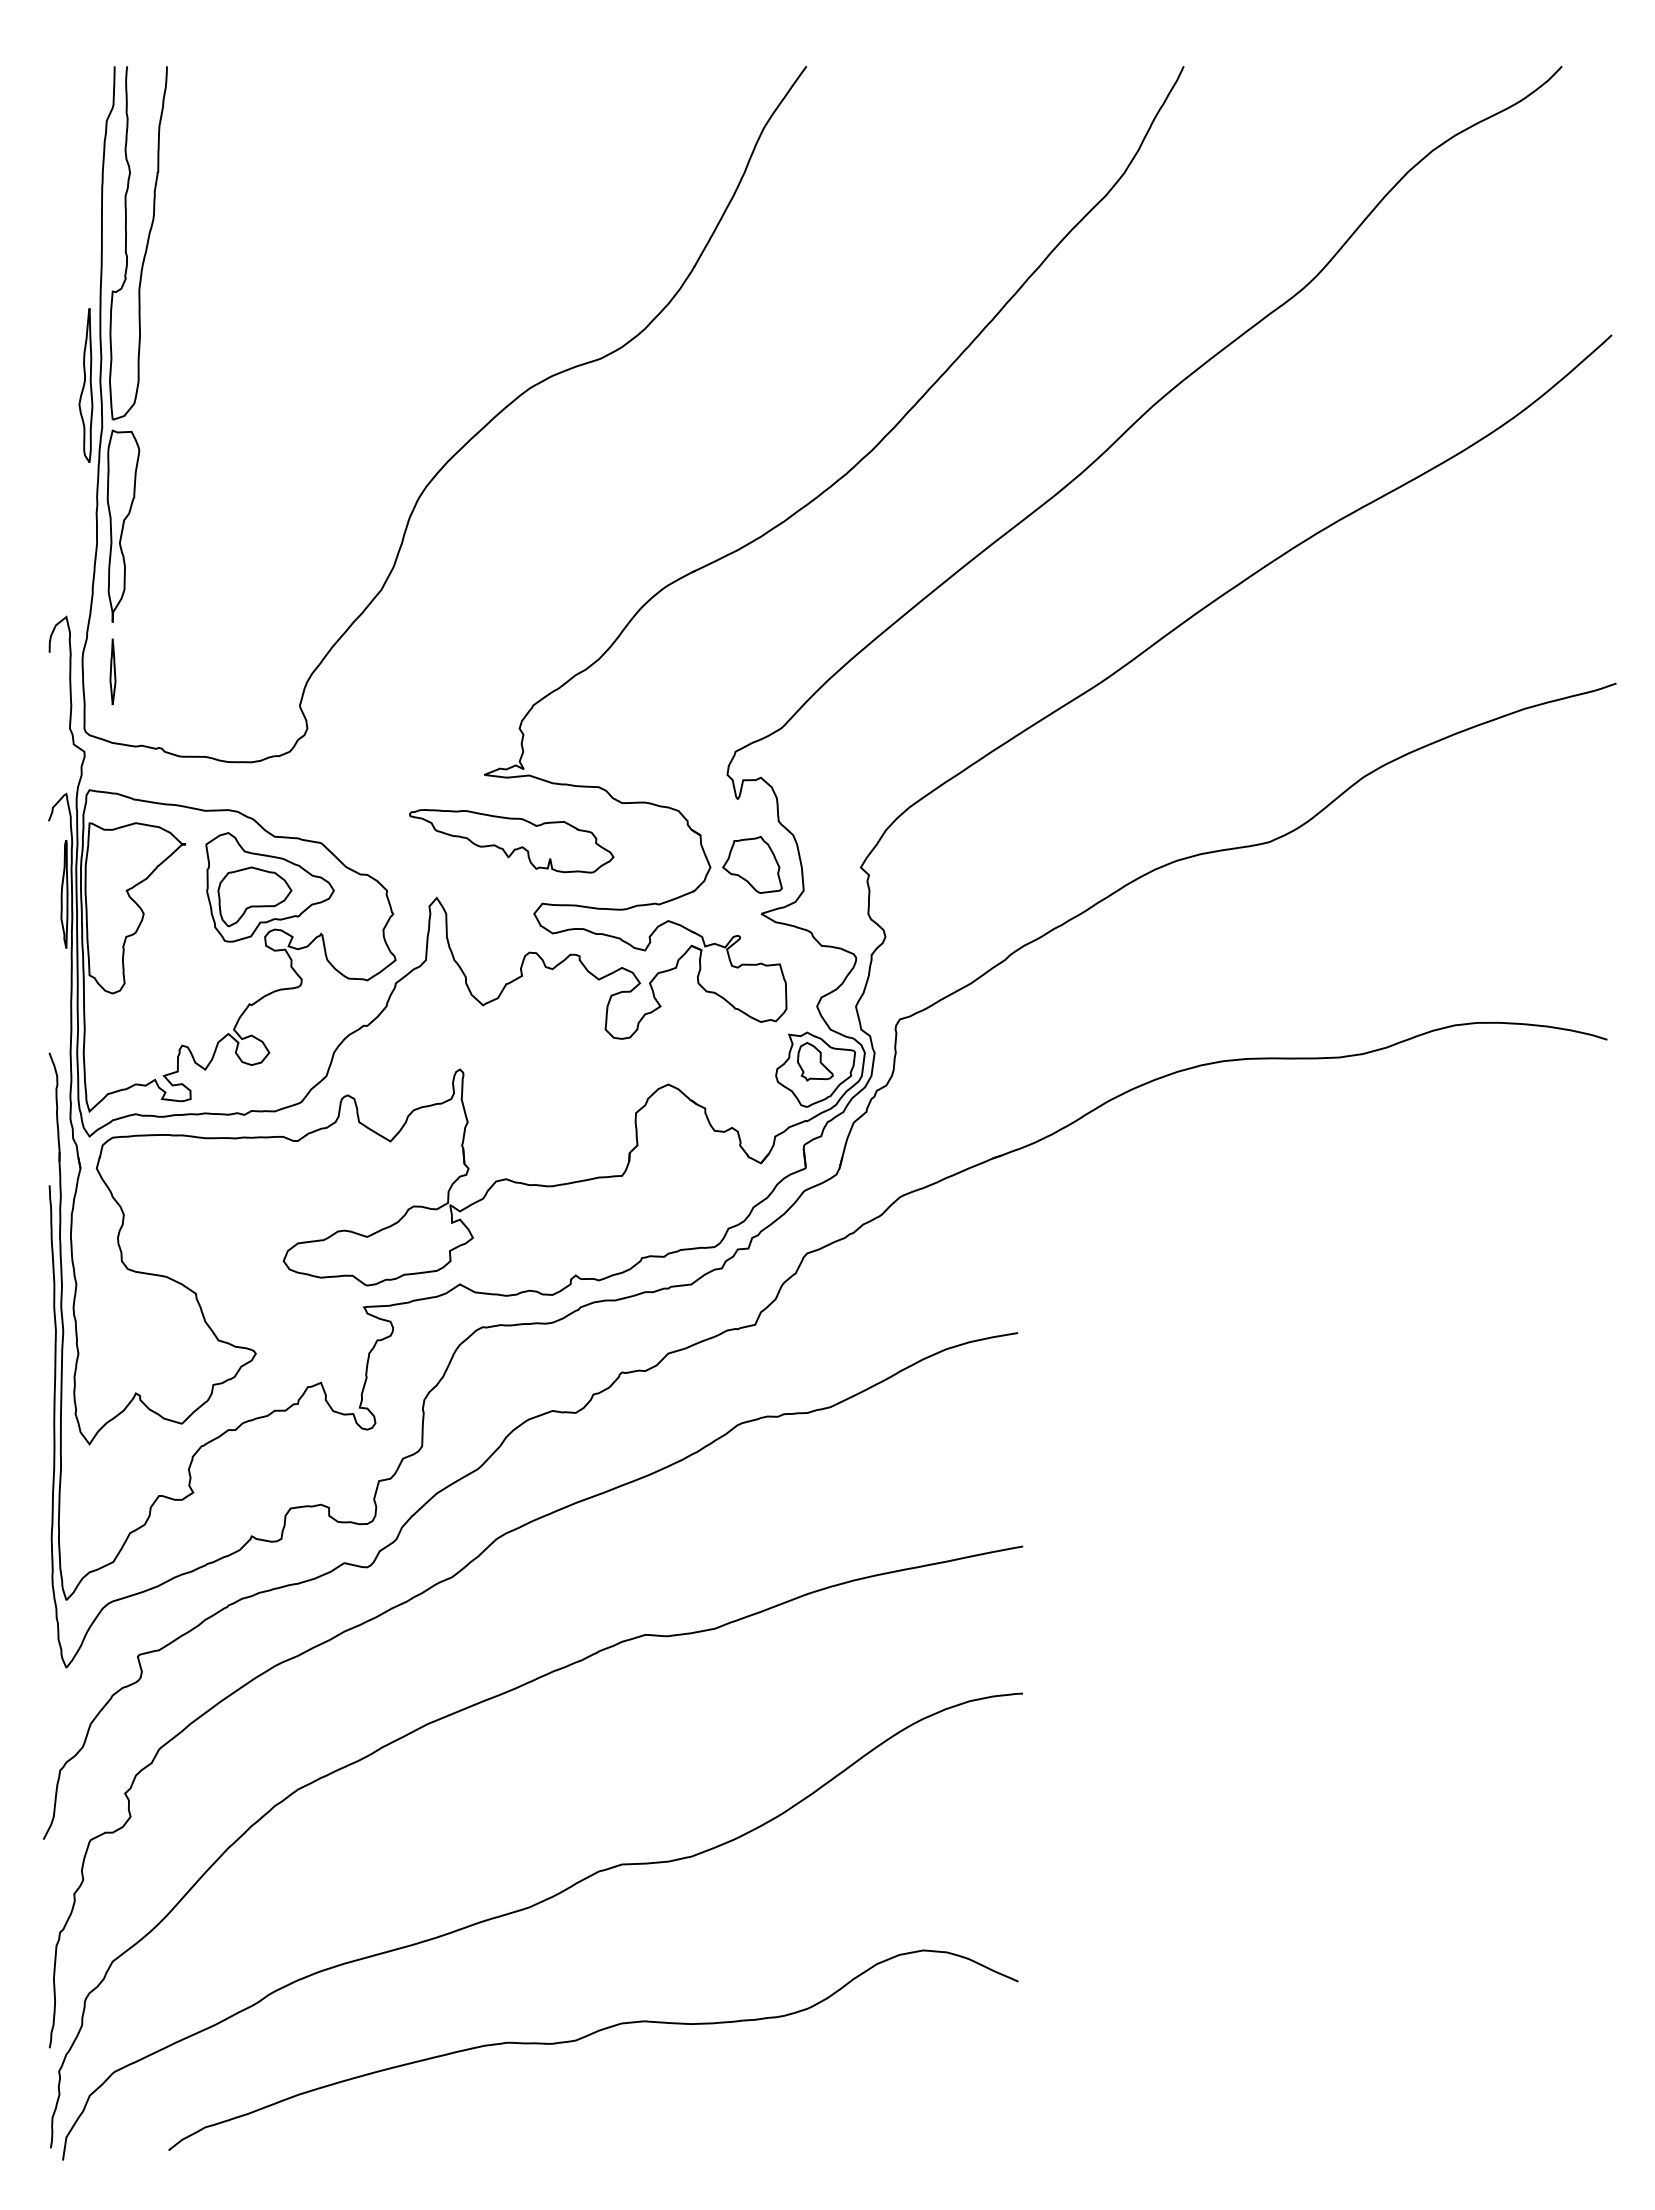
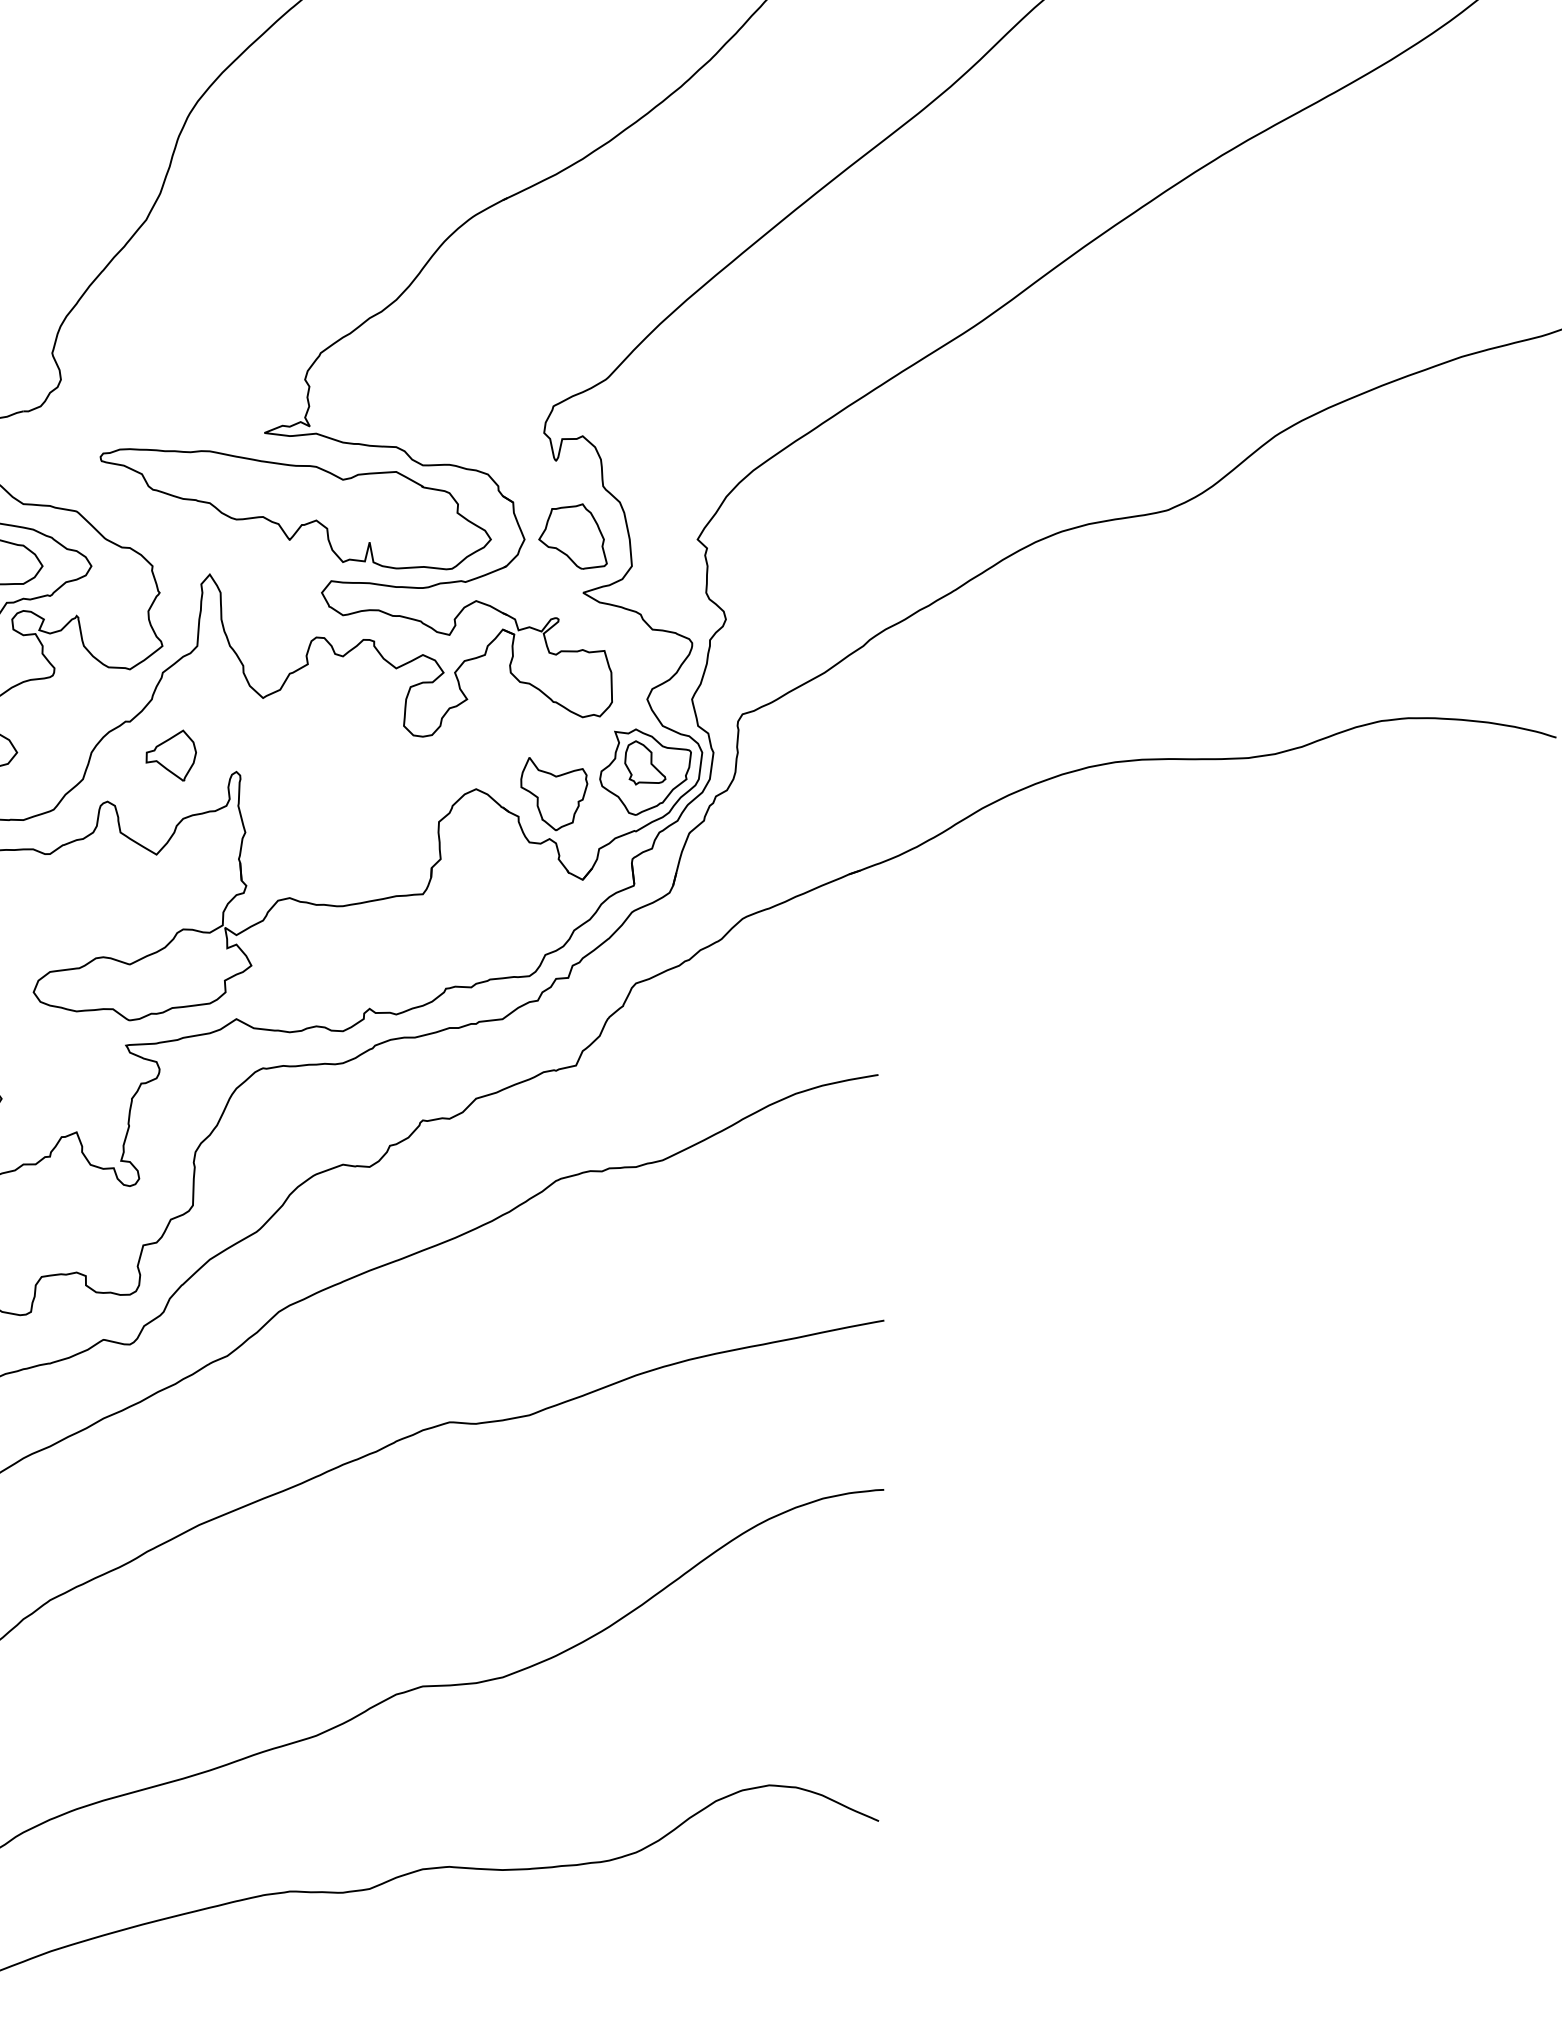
part: (511, 841) -> (295, 509), size x1.67
part: (403, 1055) -> (171, 755), added
part: (735, 1088) -> (553, 793), added

